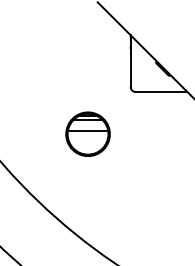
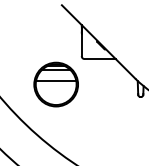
part: (87, 134) -> (55, 84), size x1.67

